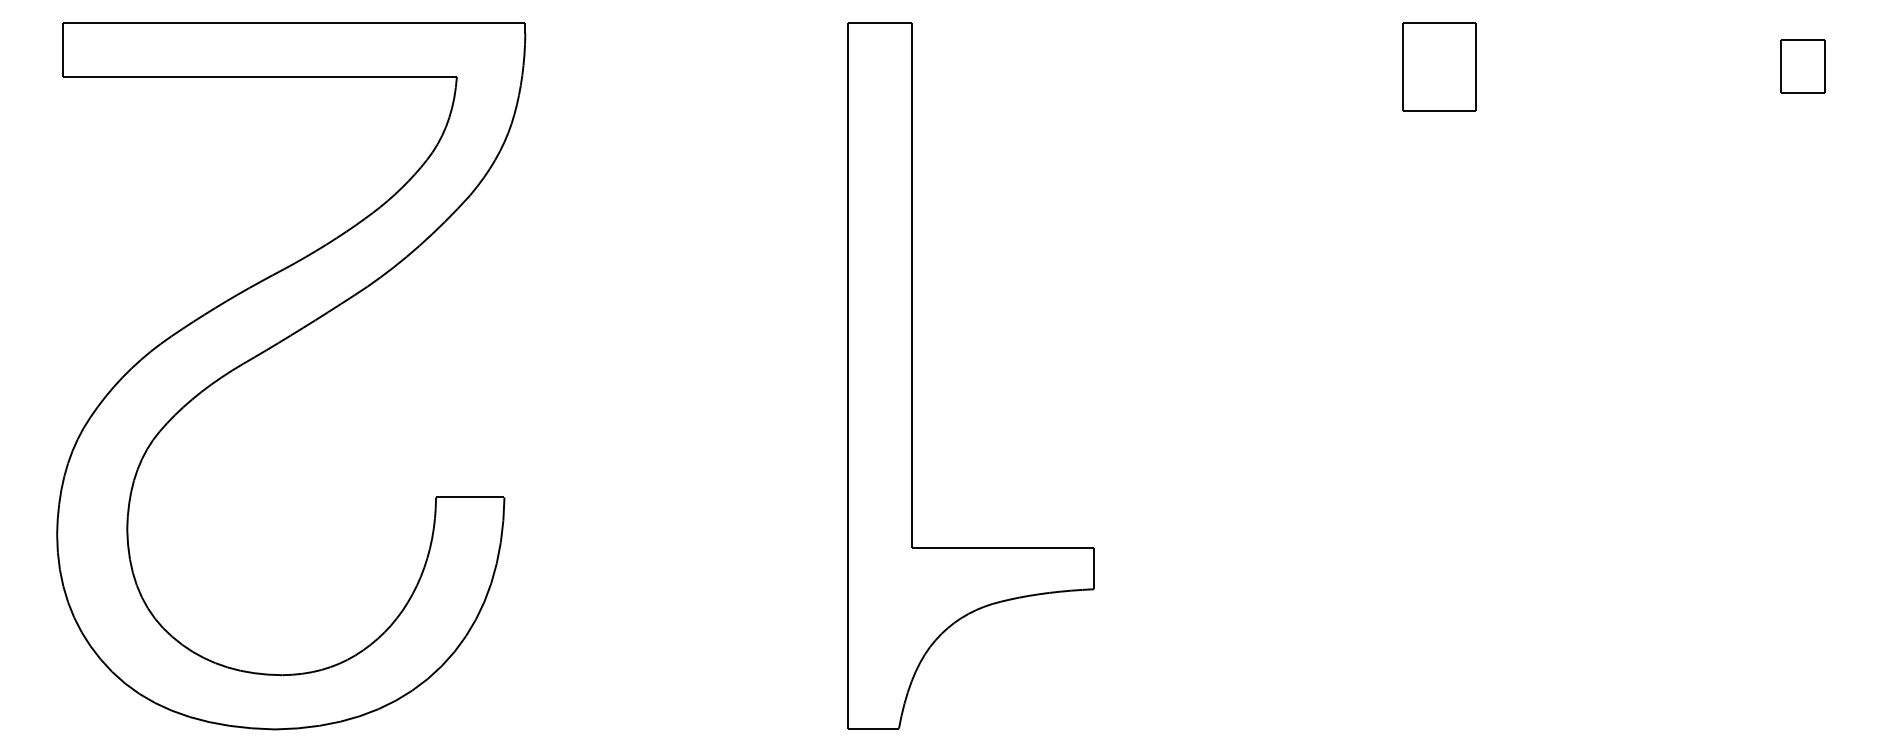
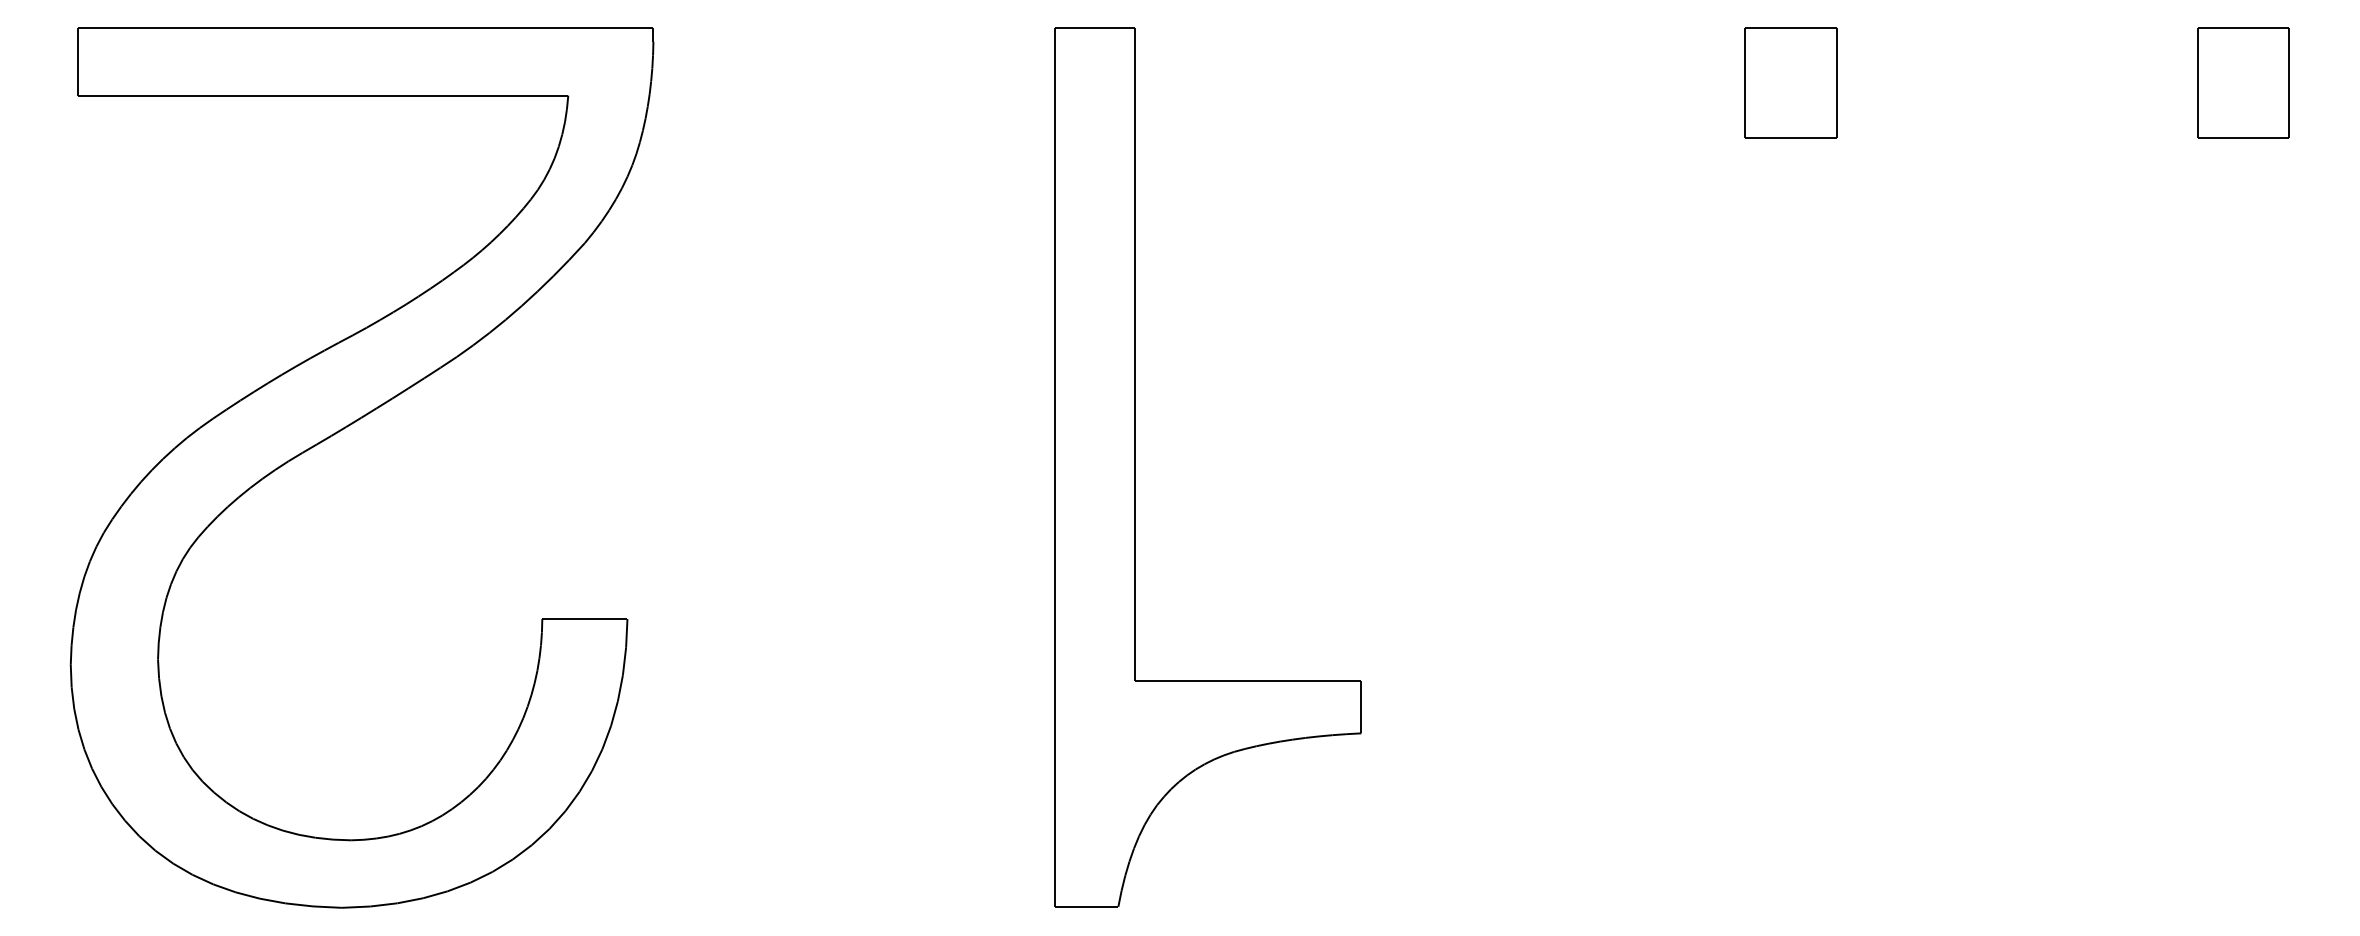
part: (1803, 66) -> (2243, 82), size x1.67

